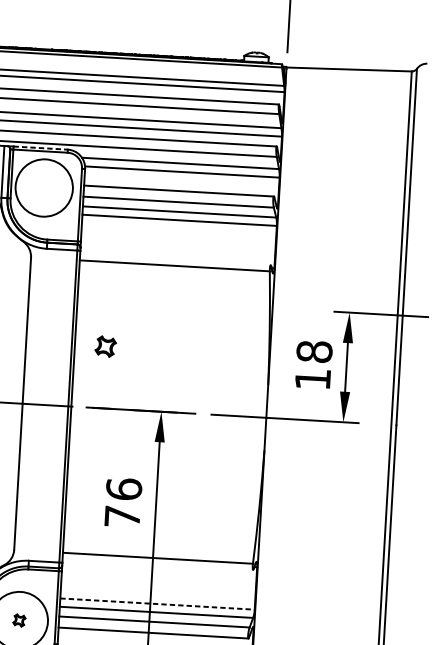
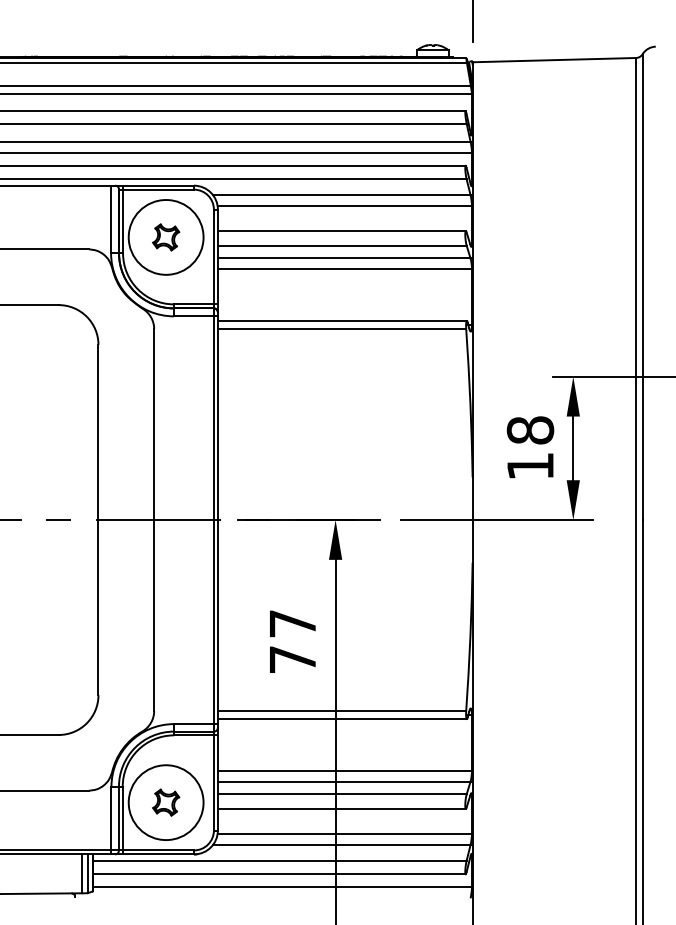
line: (41, 148) -> (159, 185), dashed -> solid
line: (174, 260) -> (341, 321), added
part: (106, 346) -> (166, 237), moved
text: (123, 489) -> (292, 623), 76 -> 77
line: (157, 564) -> (341, 719), added
line: (157, 603) -> (345, 770), dashed -> solid
part: (19, 620) -> (166, 802), size x1.67

